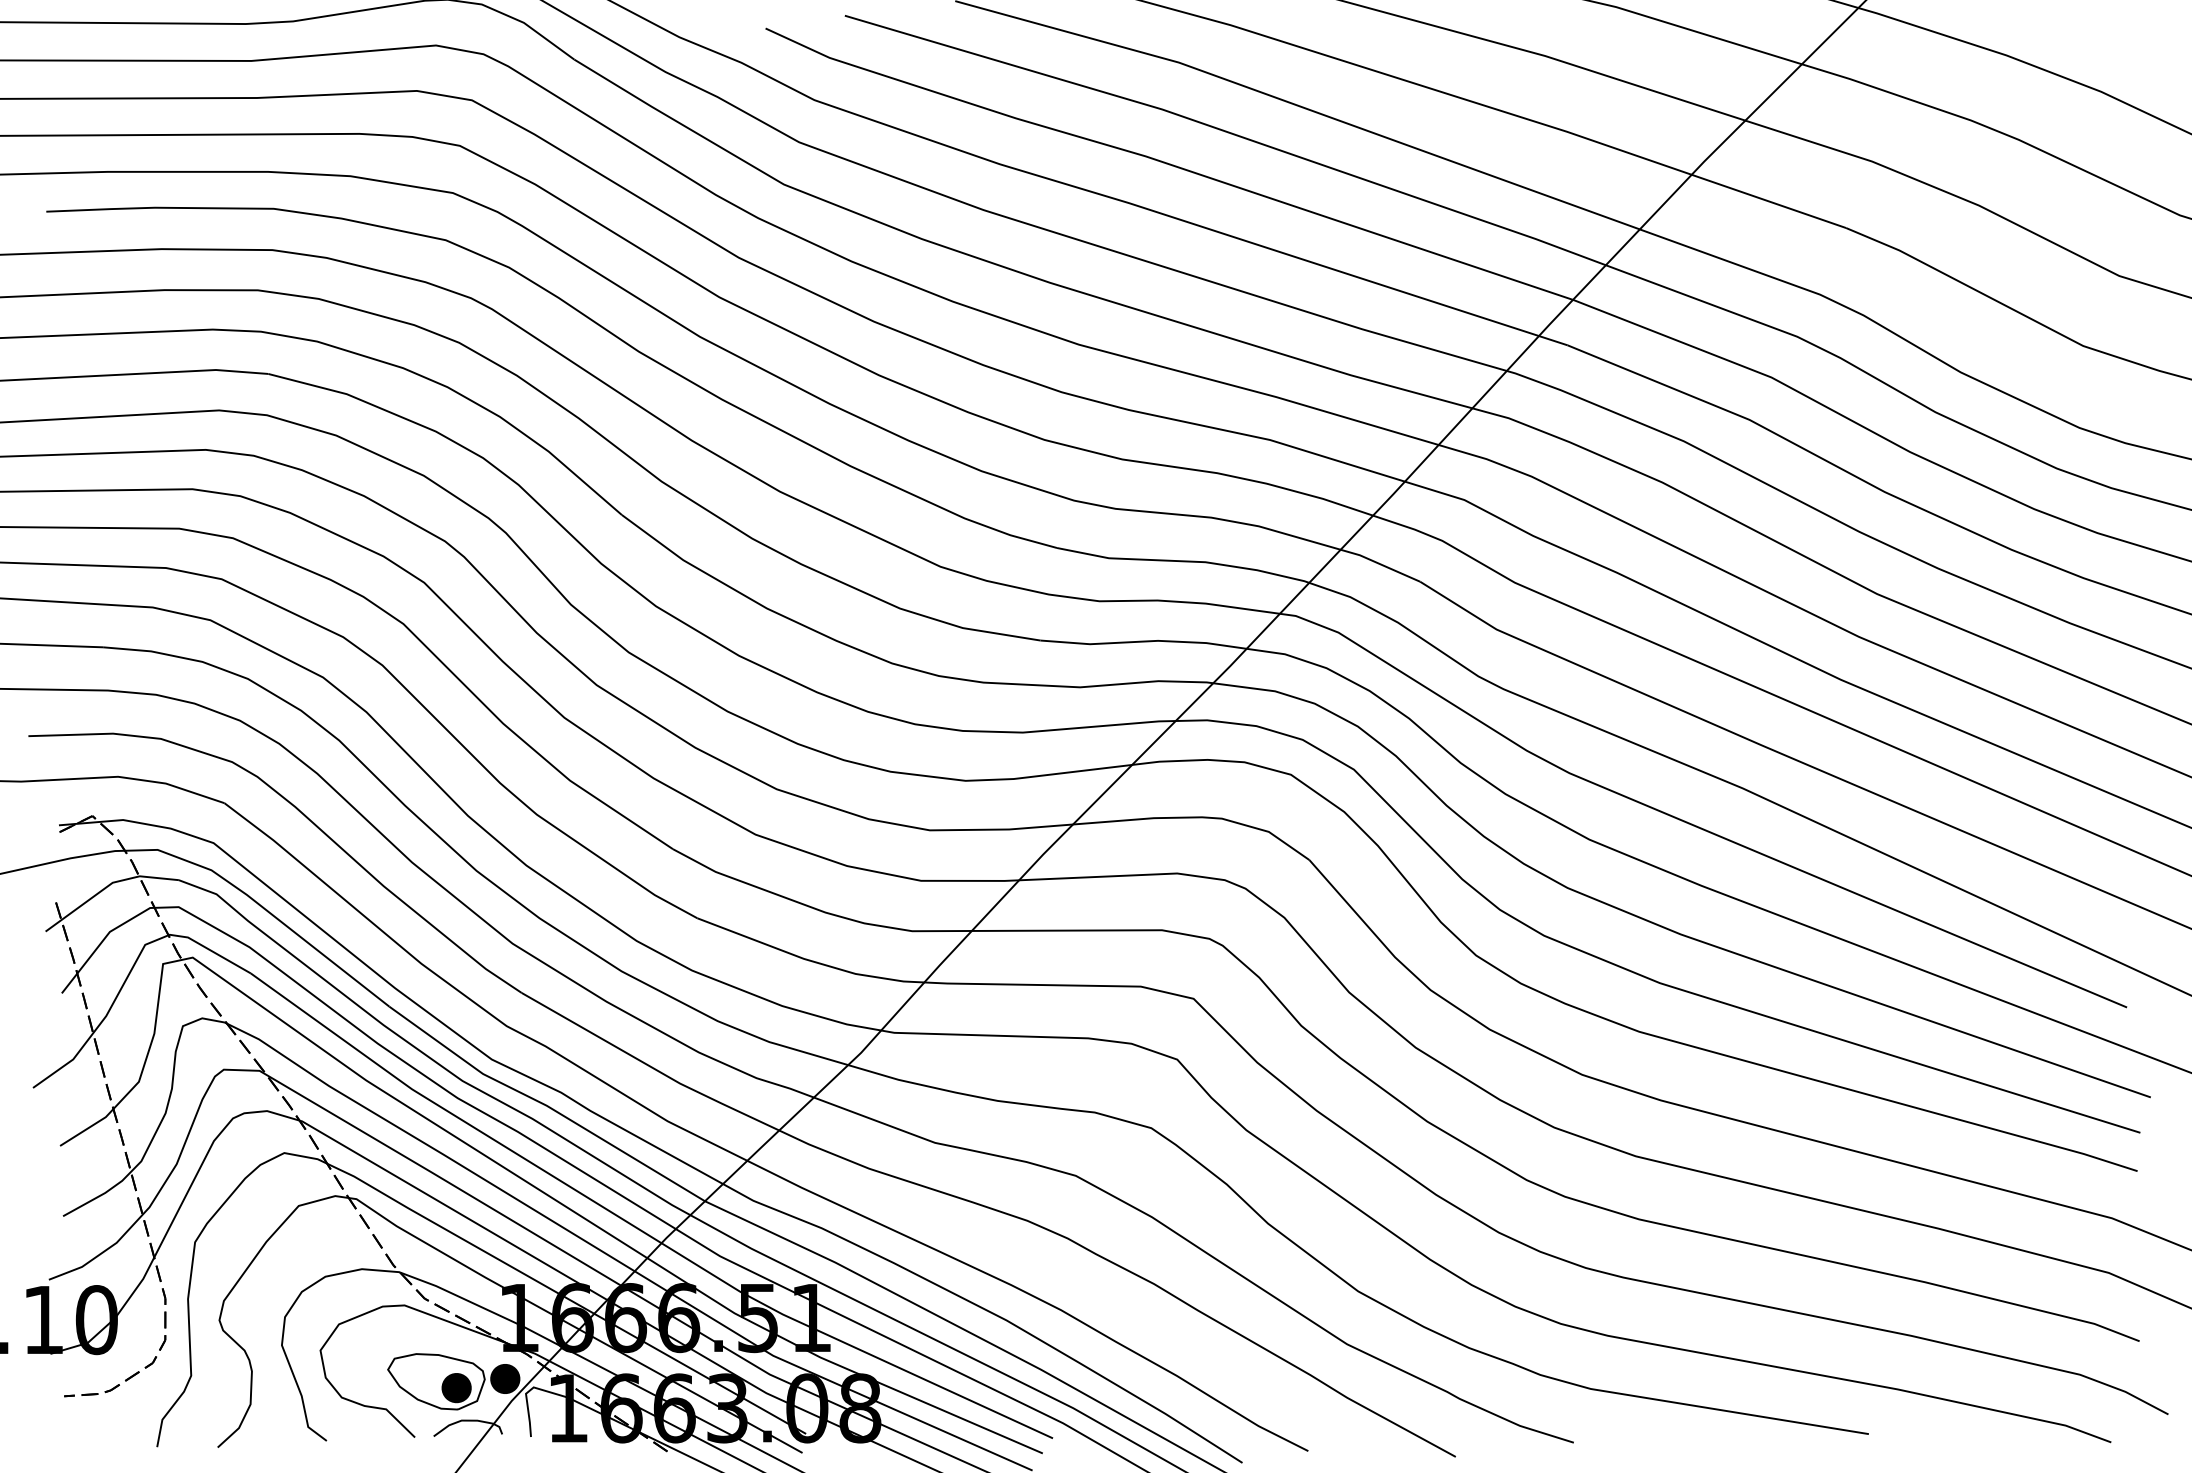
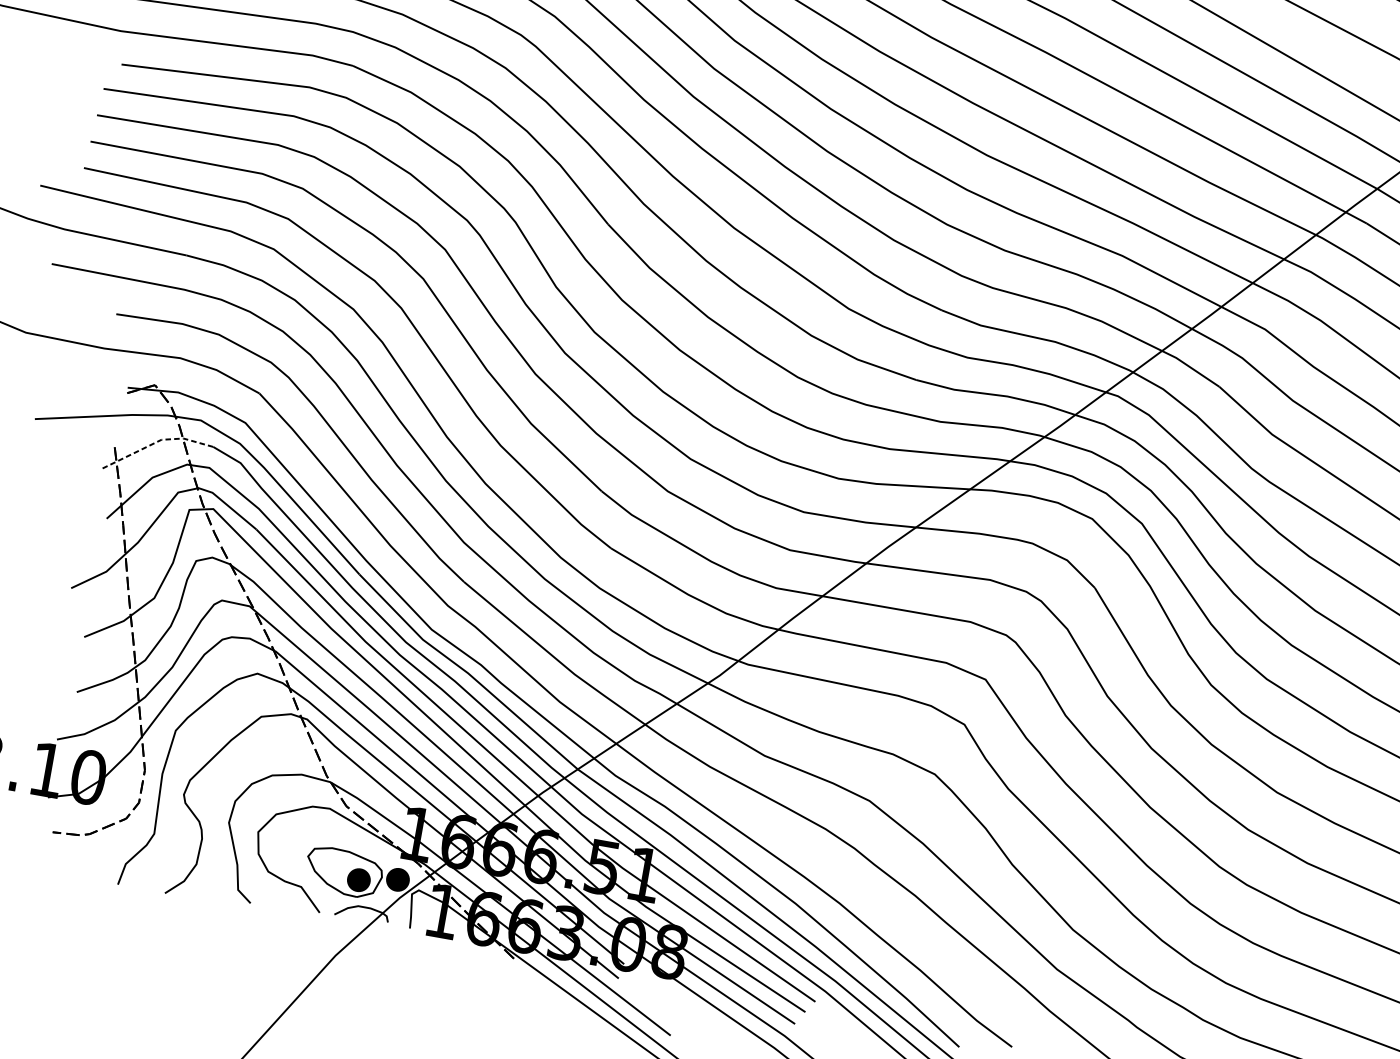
line: (107, 886) -> (156, 441), solid -> dashed

